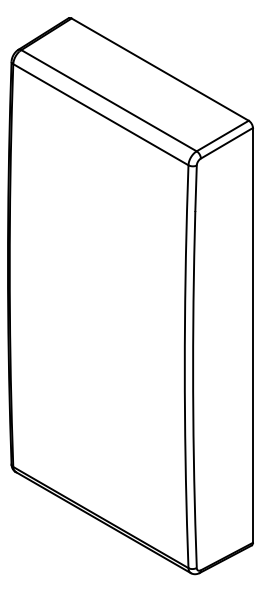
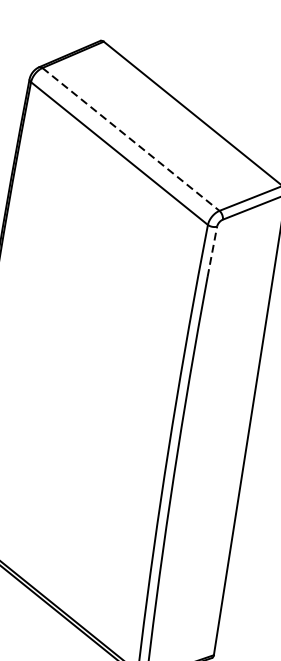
line: (109, 100) -> (131, 139), solid -> dashed
line: (196, 188) -> (212, 252), solid -> dashed

